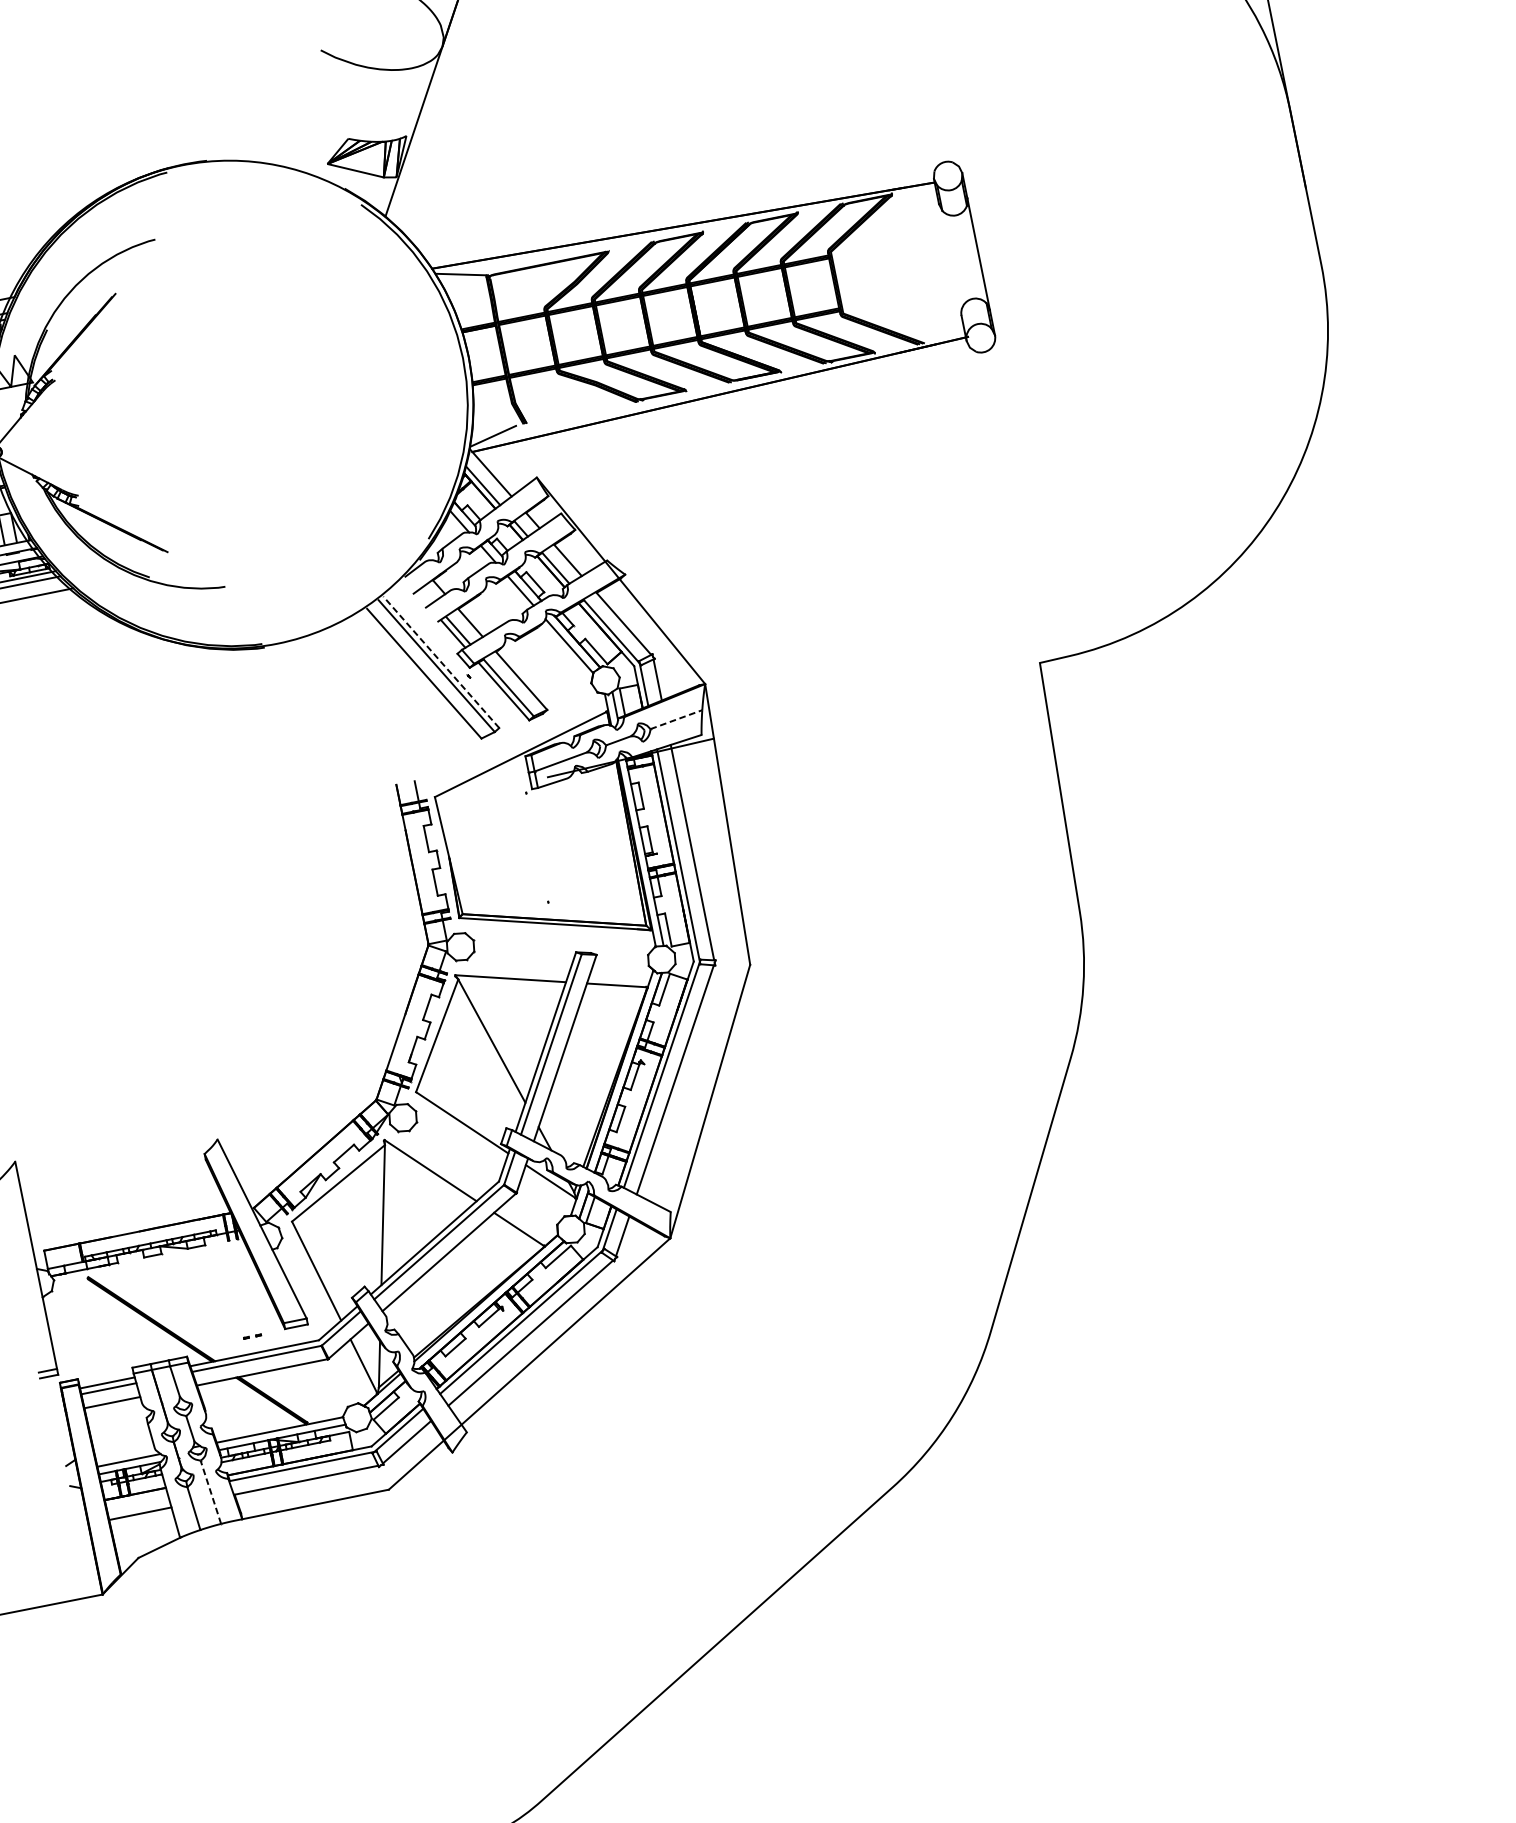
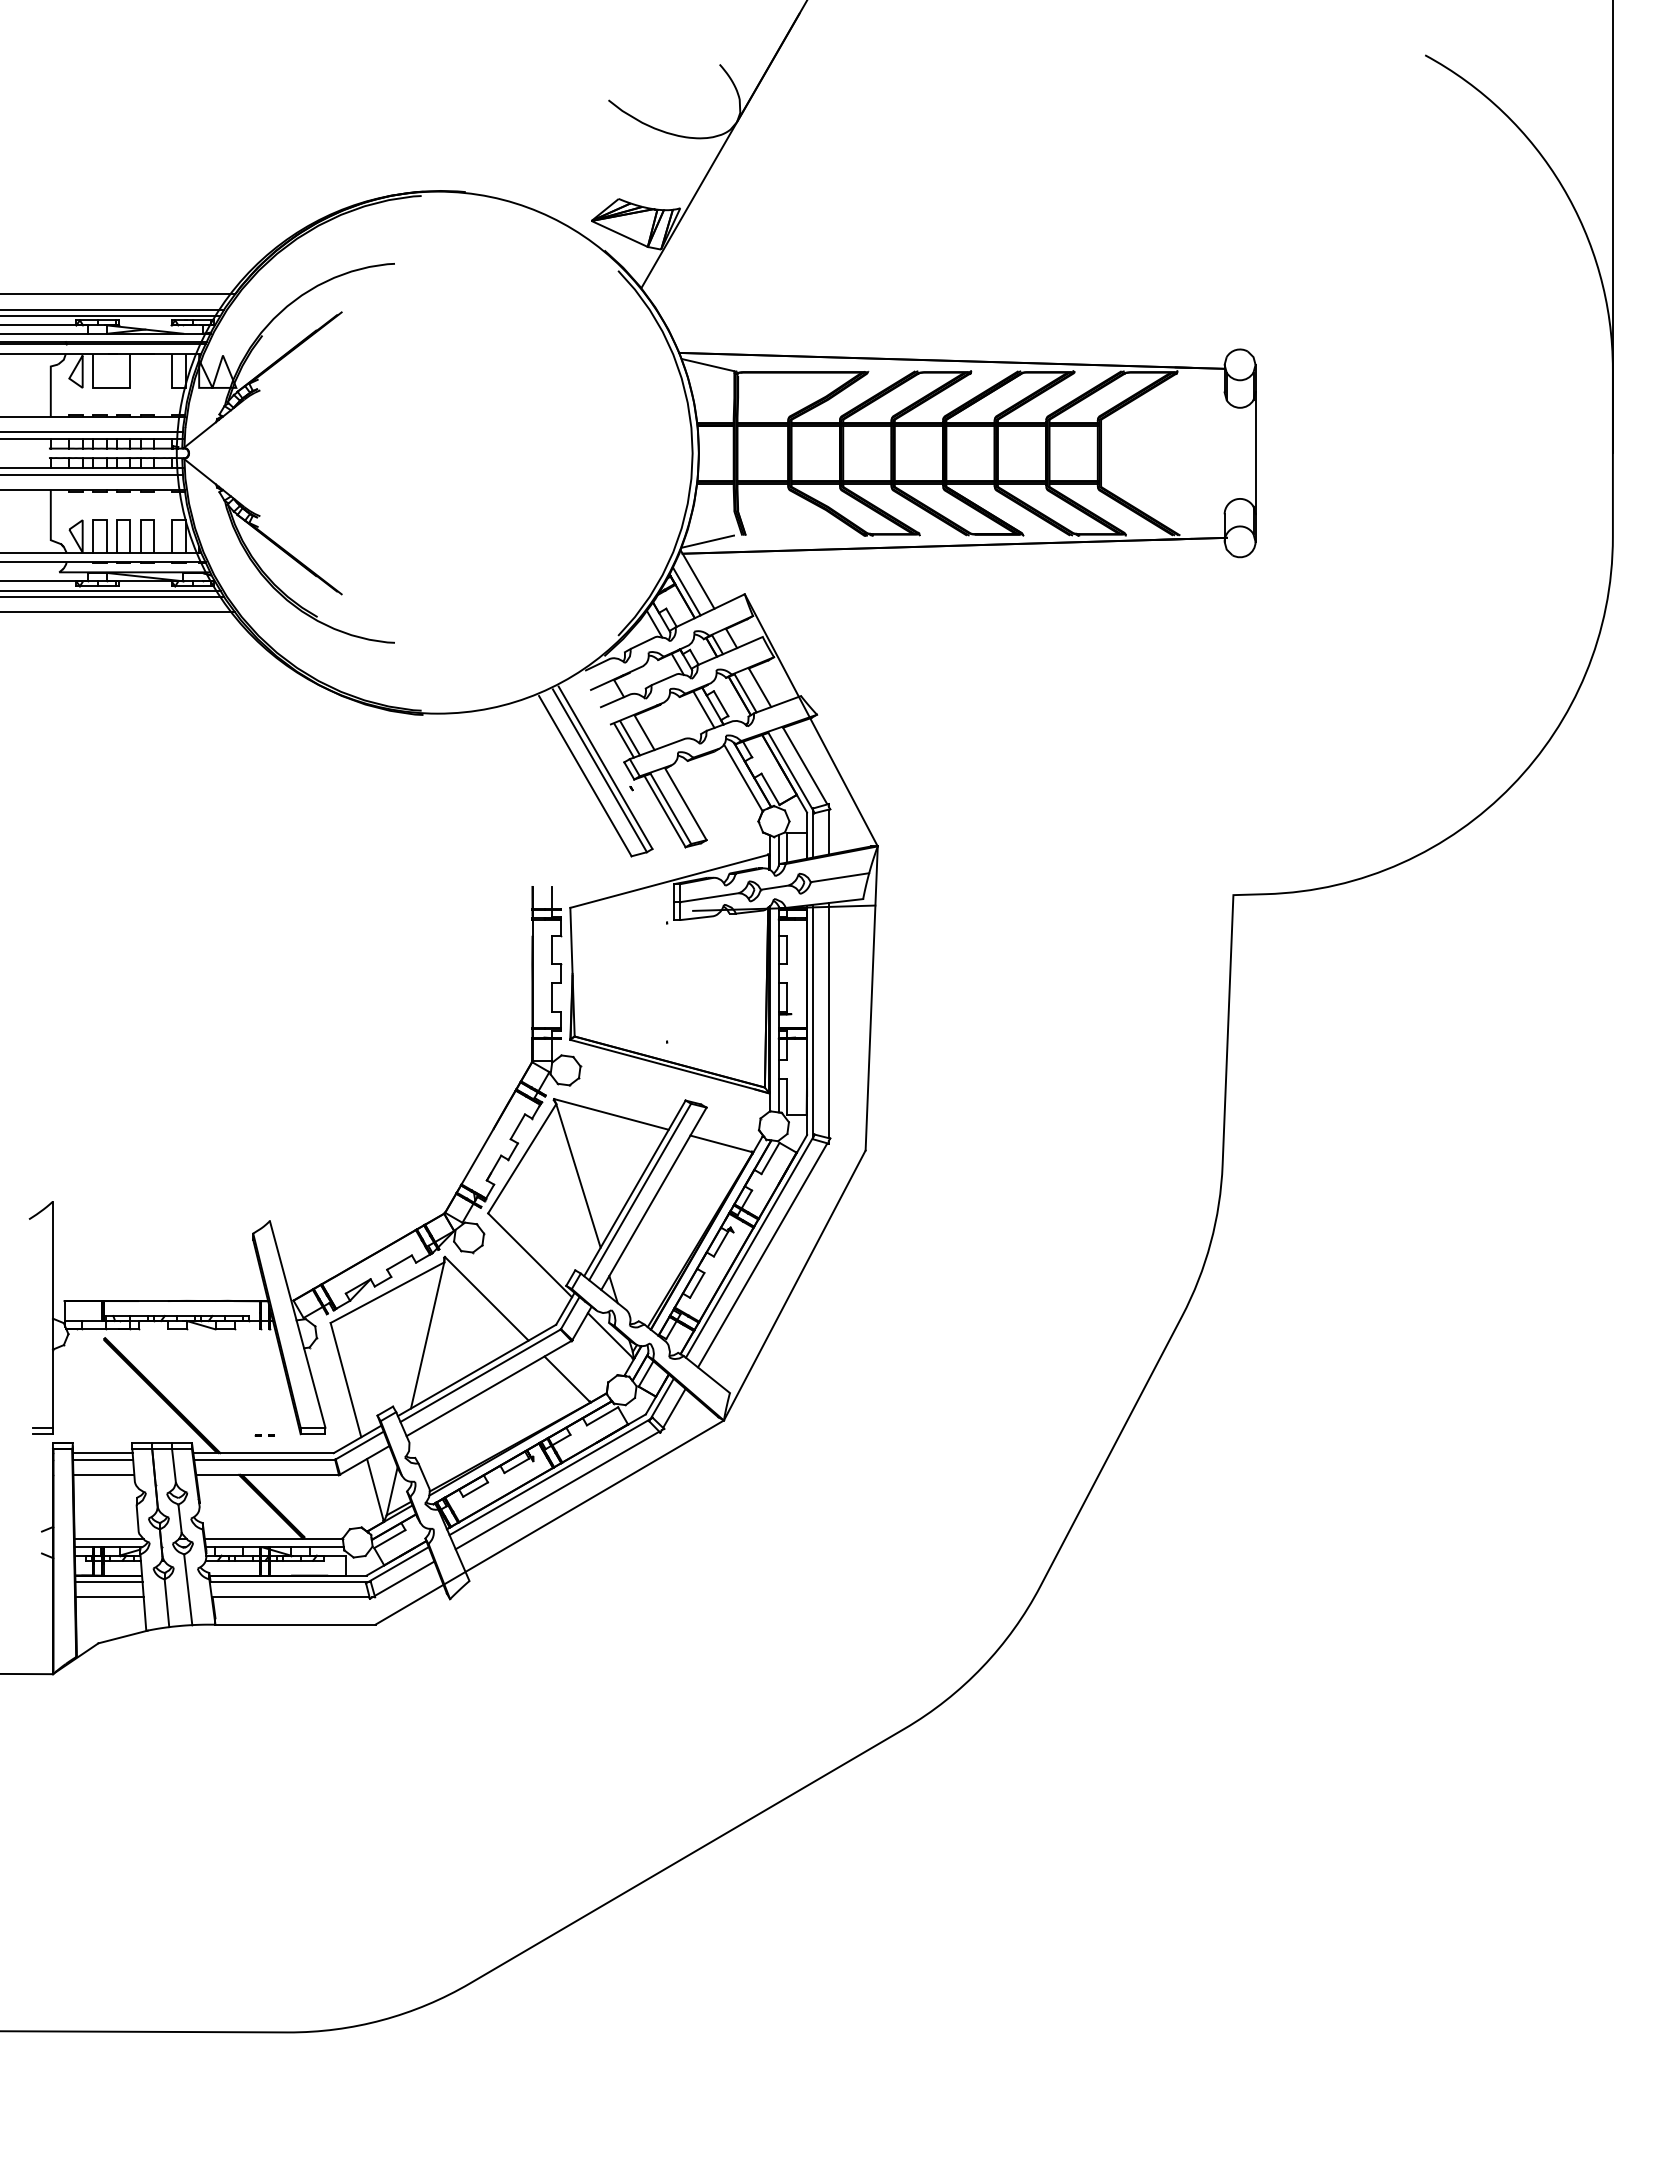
line: (441, 662) -> (605, 767), dashed -> solid
line: (676, 719) -> (840, 877), dashed -> solid
line: (211, 1491) -> (188, 1589), dashed -> solid
line: (136, 1500) -> (108, 1582), added

